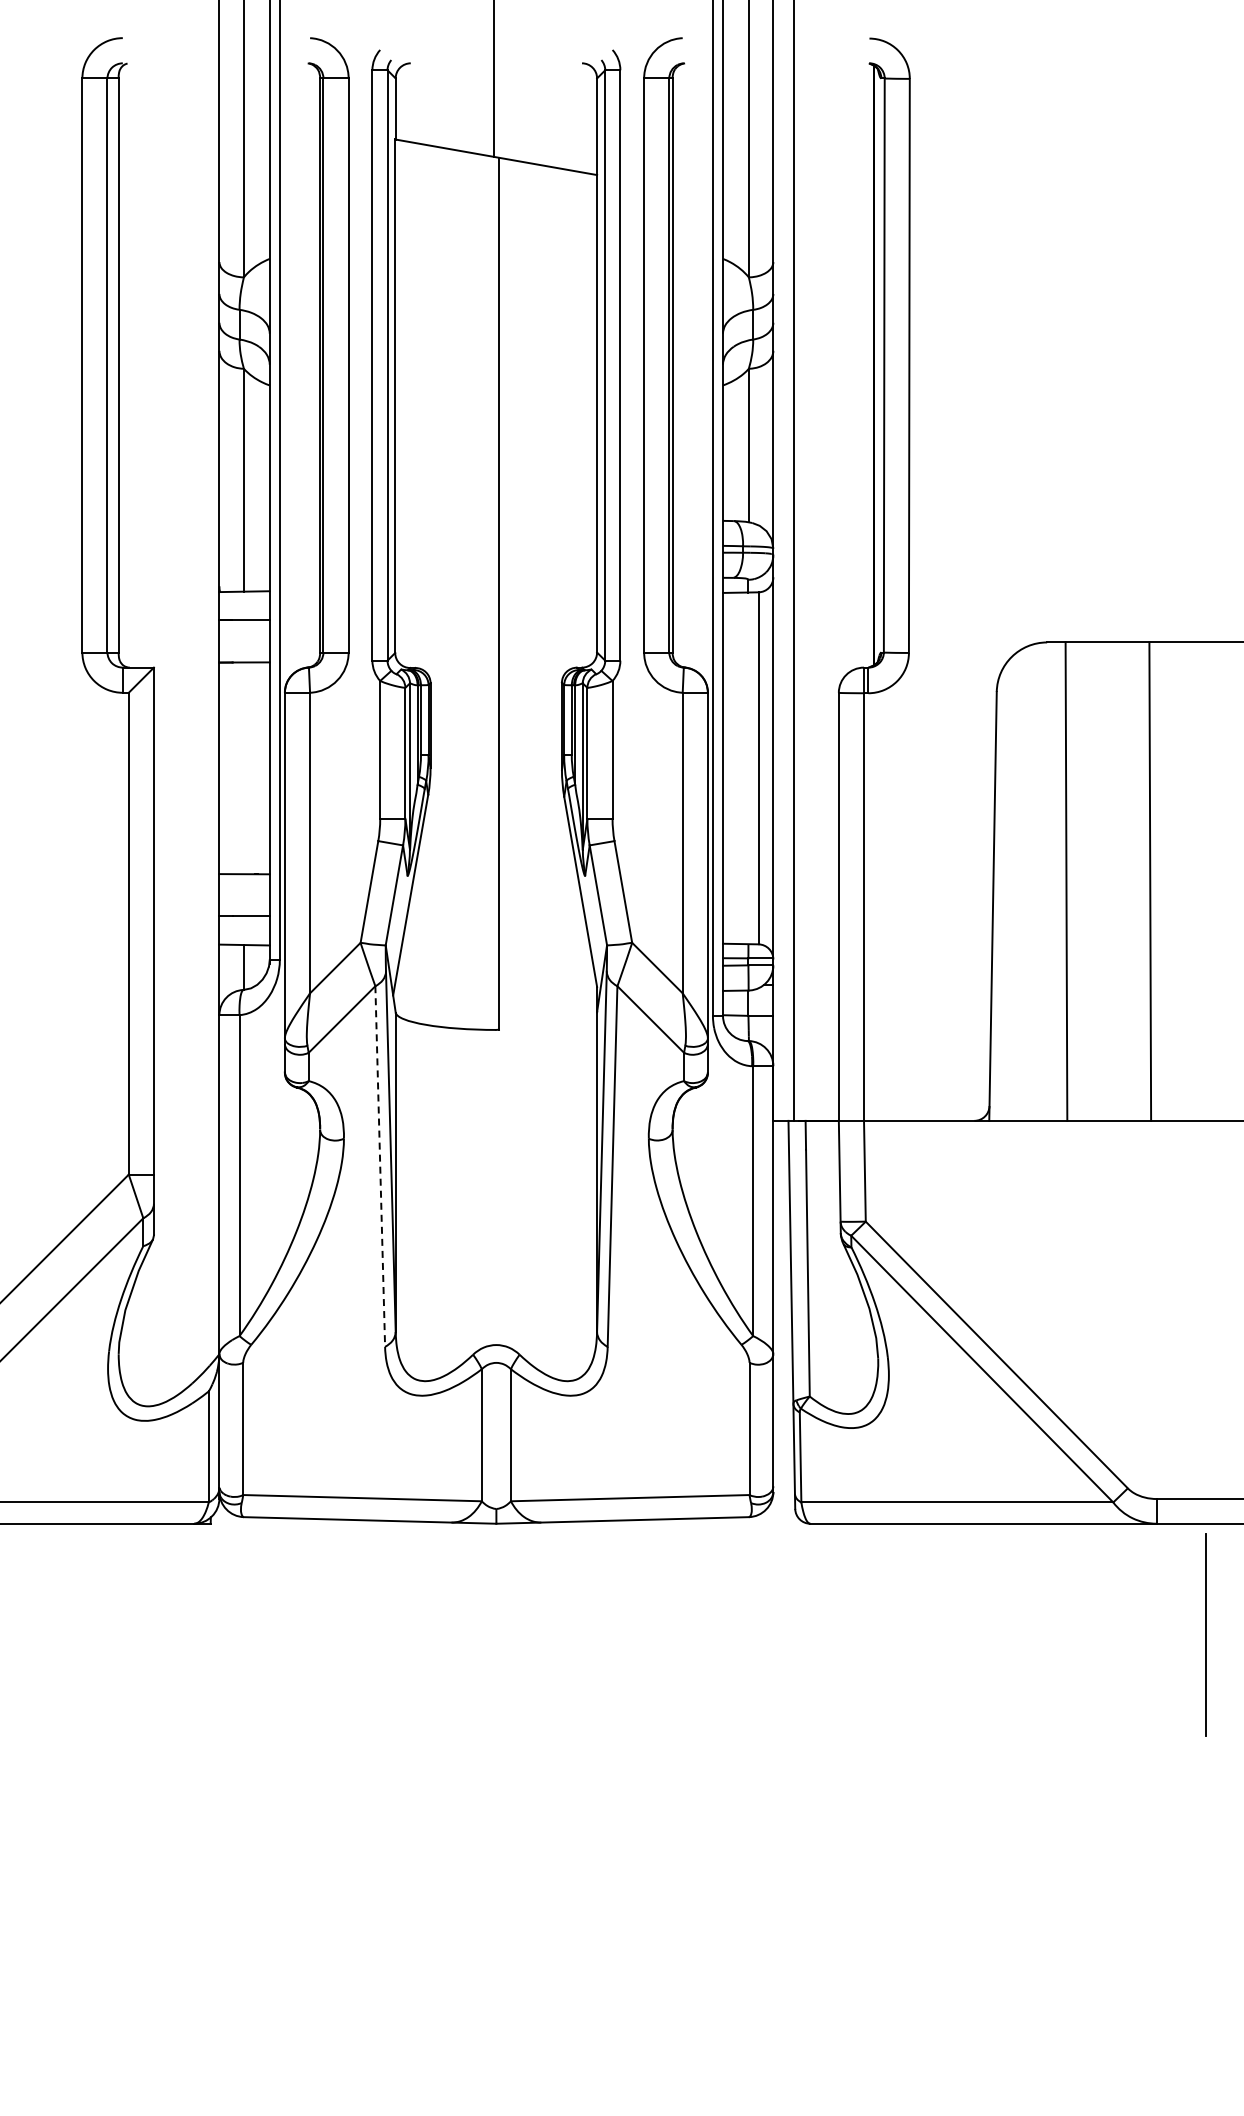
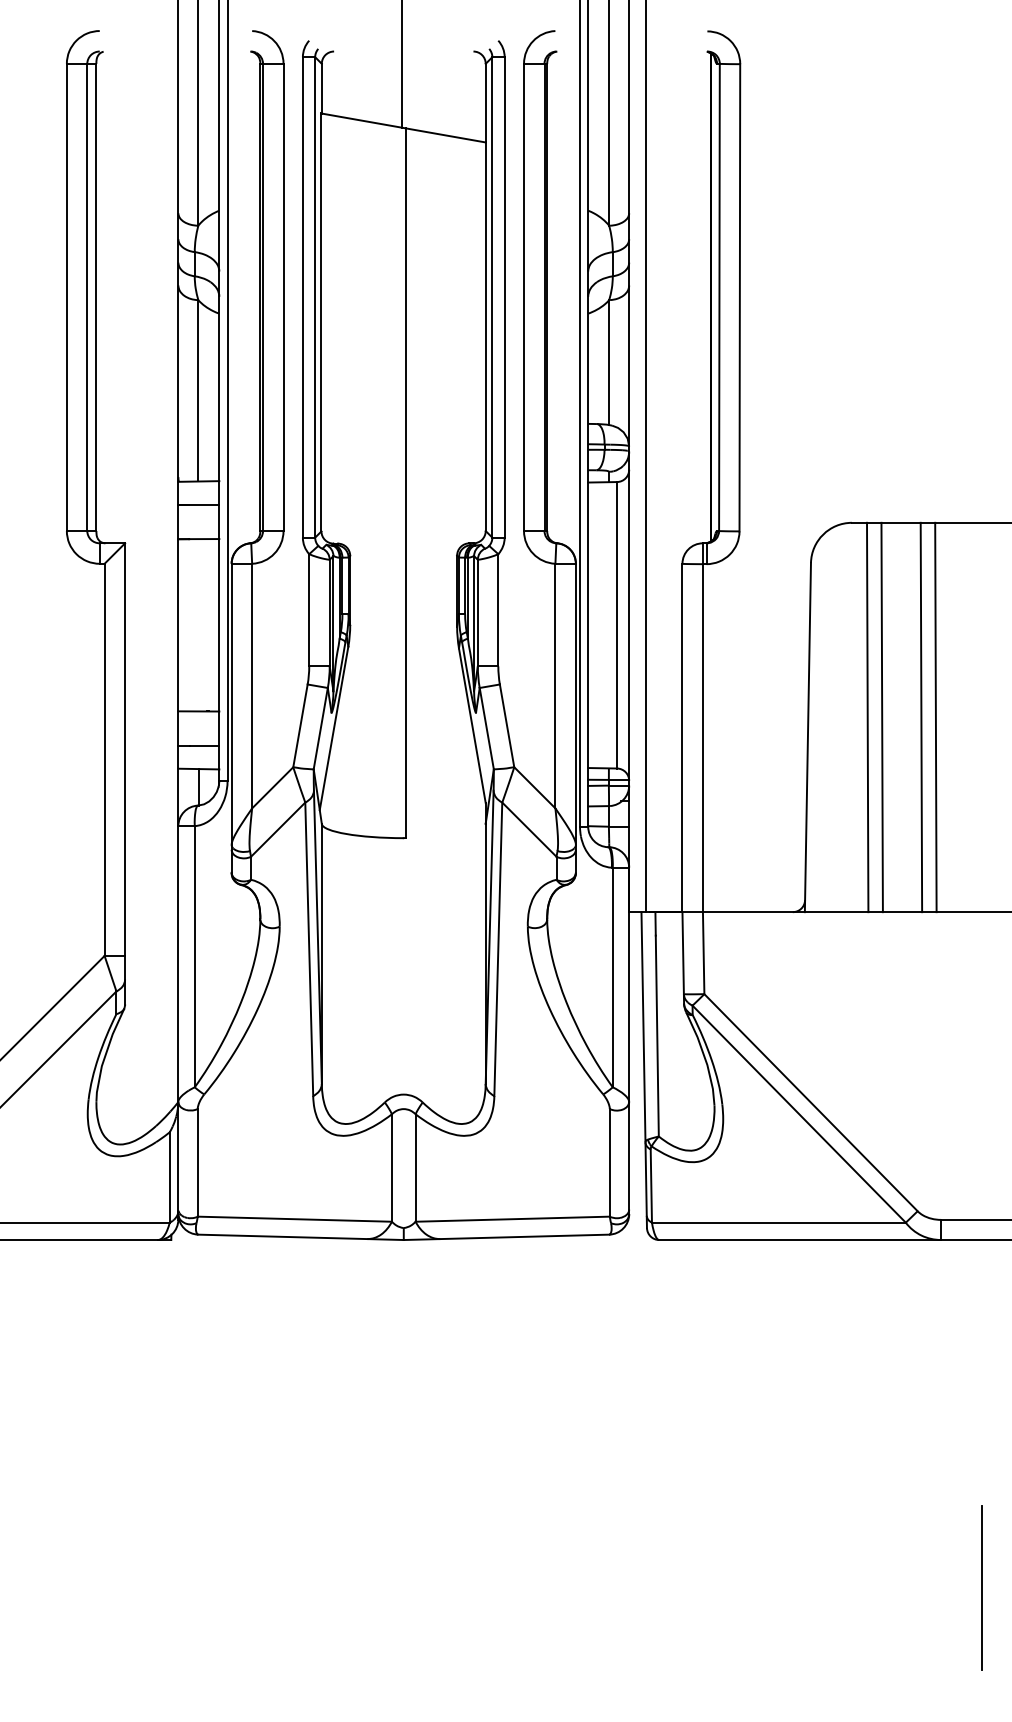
line: (1084, 881) -> (882, 717), added
line: (1132, 881) -> (921, 717), added
line: (380, 1167) -> (309, 950), dashed -> solid
line: (1205, 1634) -> (980, 1588), moved

